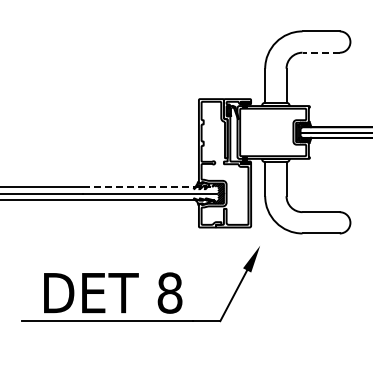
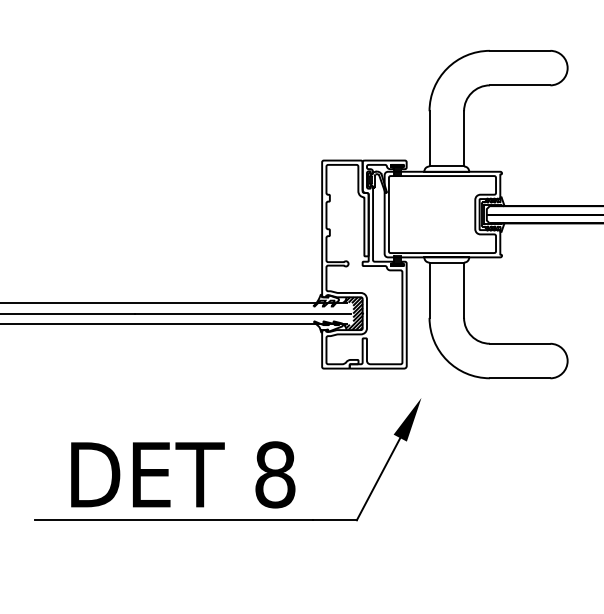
line: (321, 52) -> (520, 85), dashed -> solid
line: (149, 187) -> (242, 303), dashed -> solid

